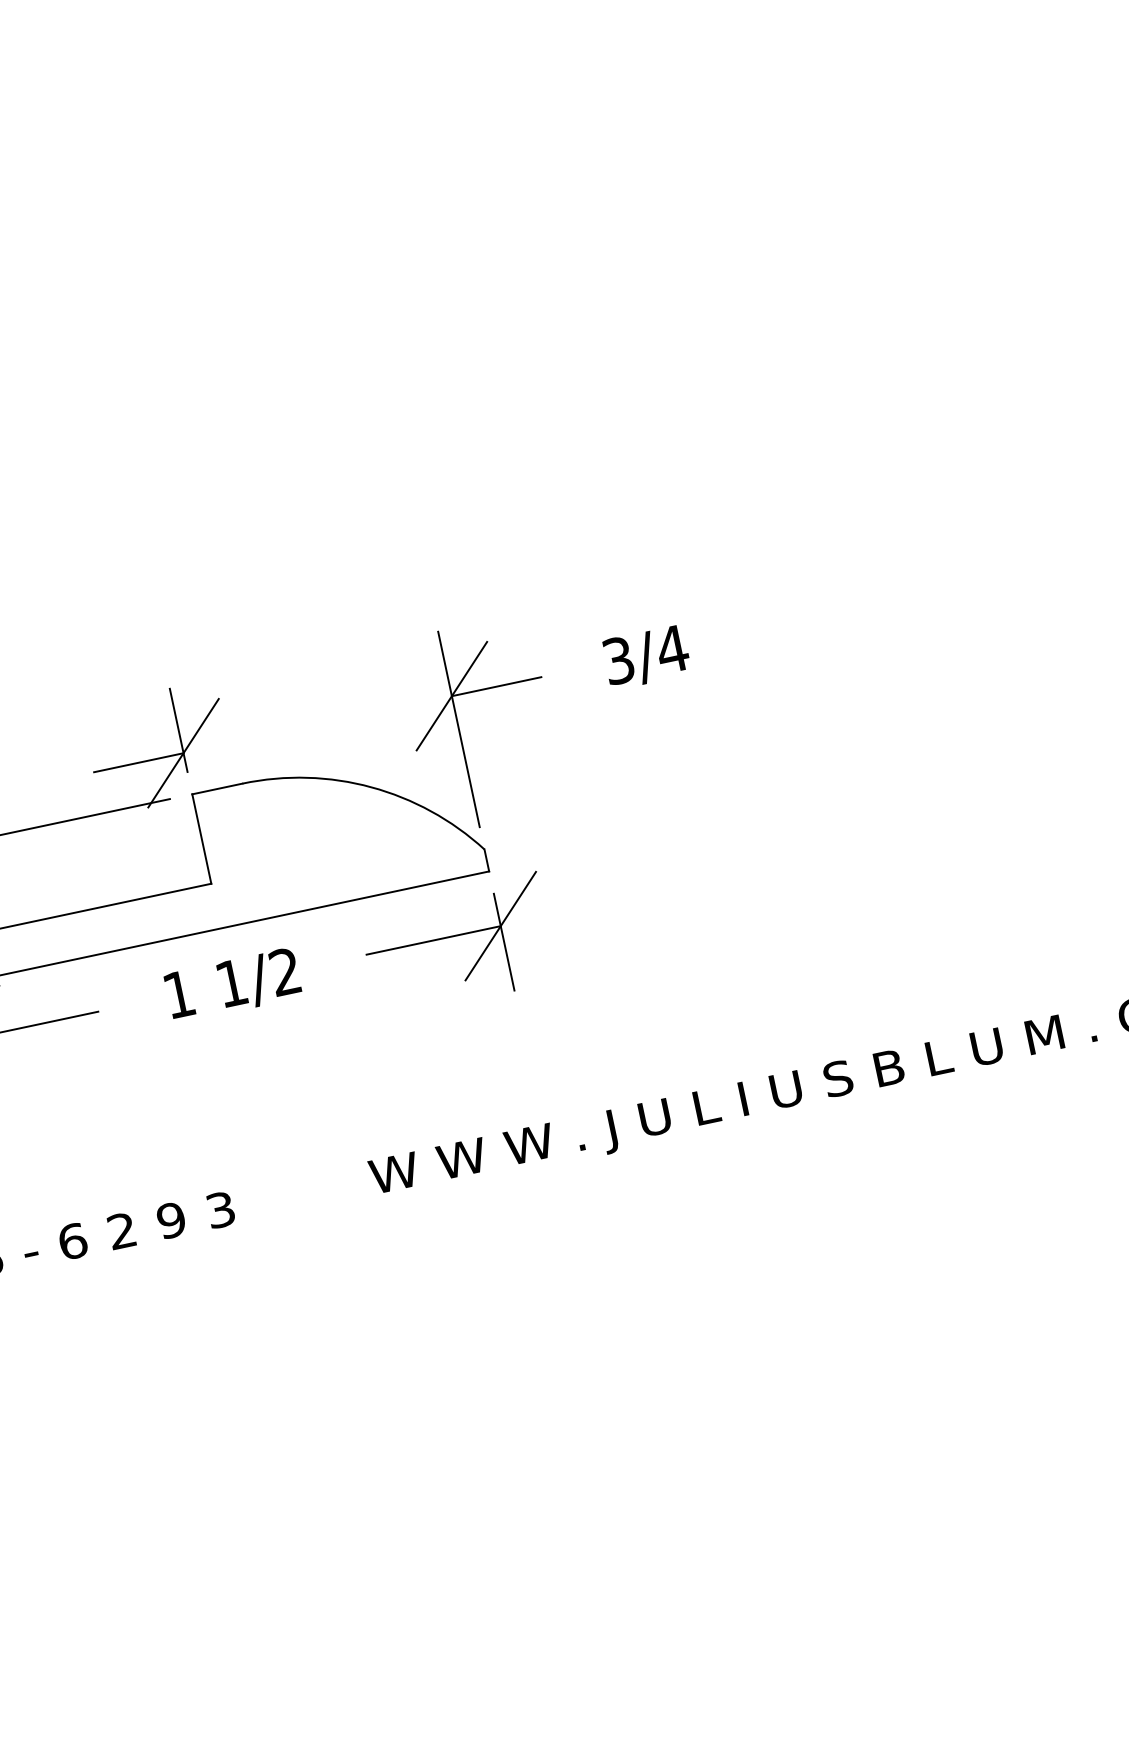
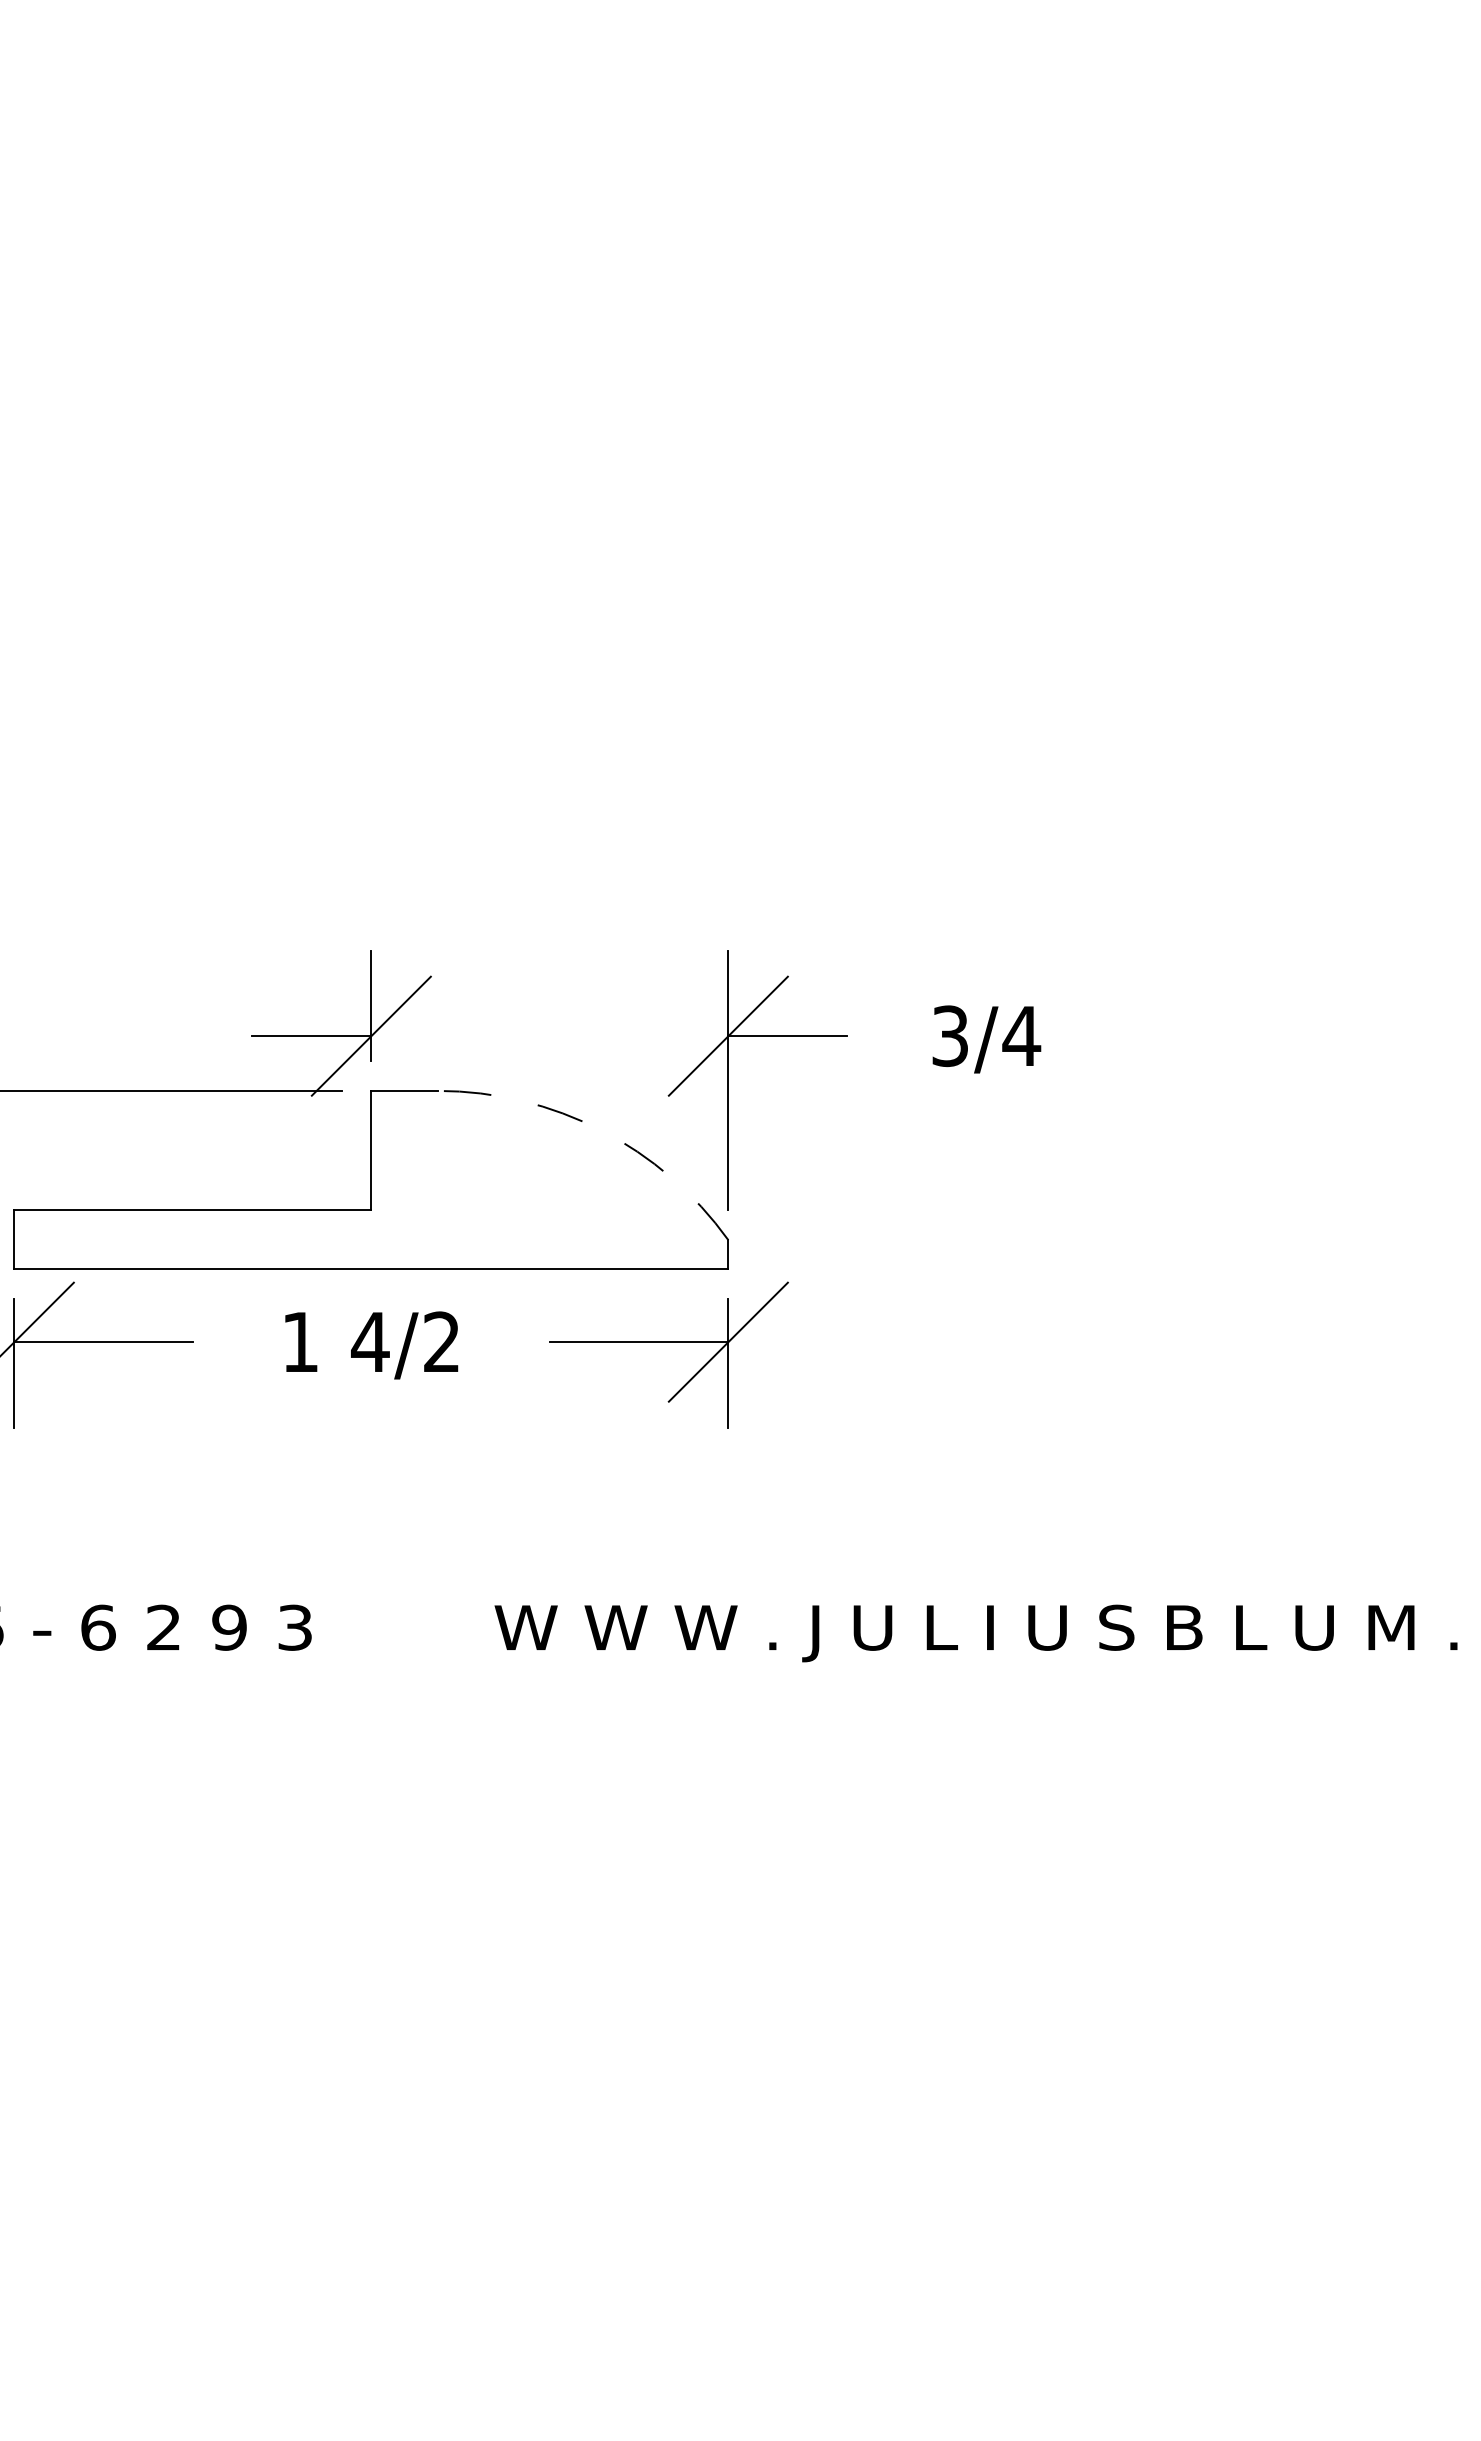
arc: (371, 787) -> (601, 1130), solid -> dashed
text: (231, 982) -> (370, 1341), 1/2 -> 4/2

